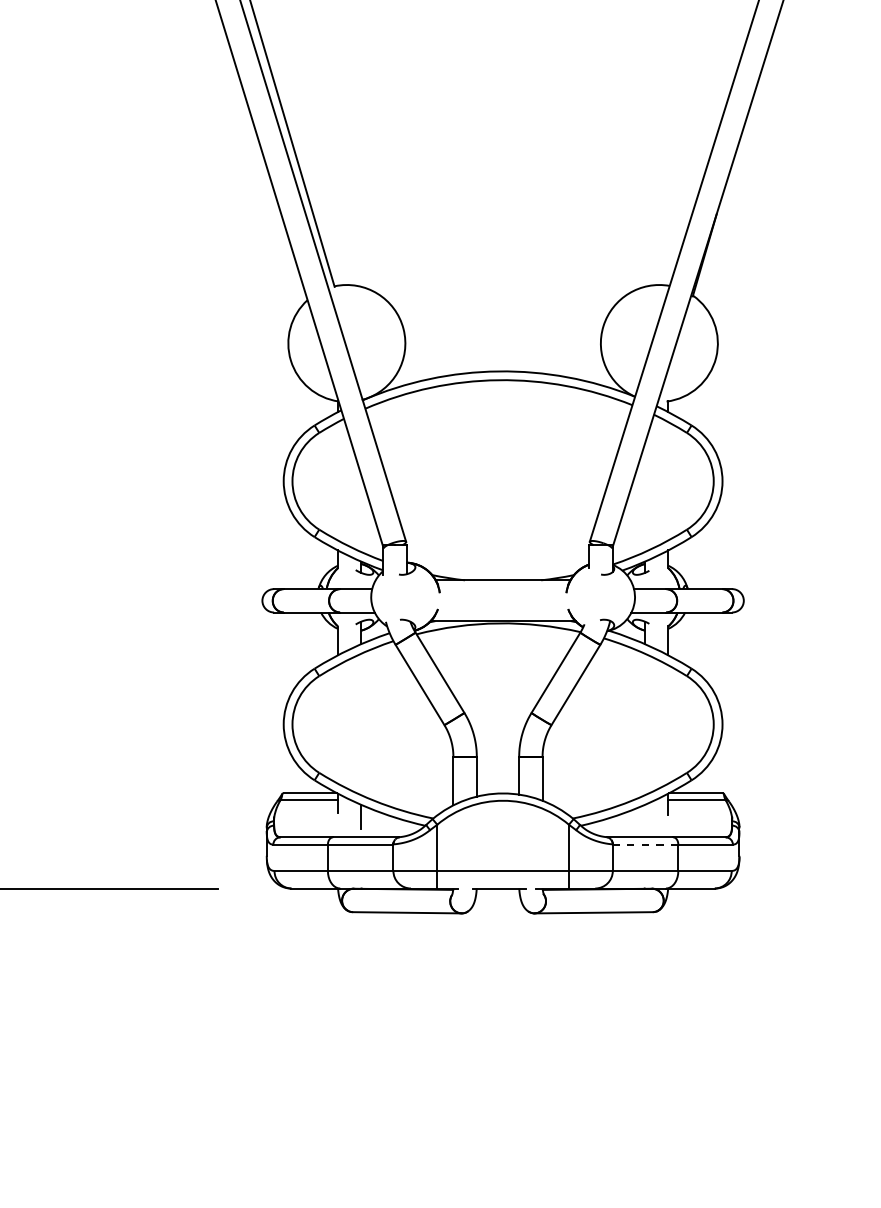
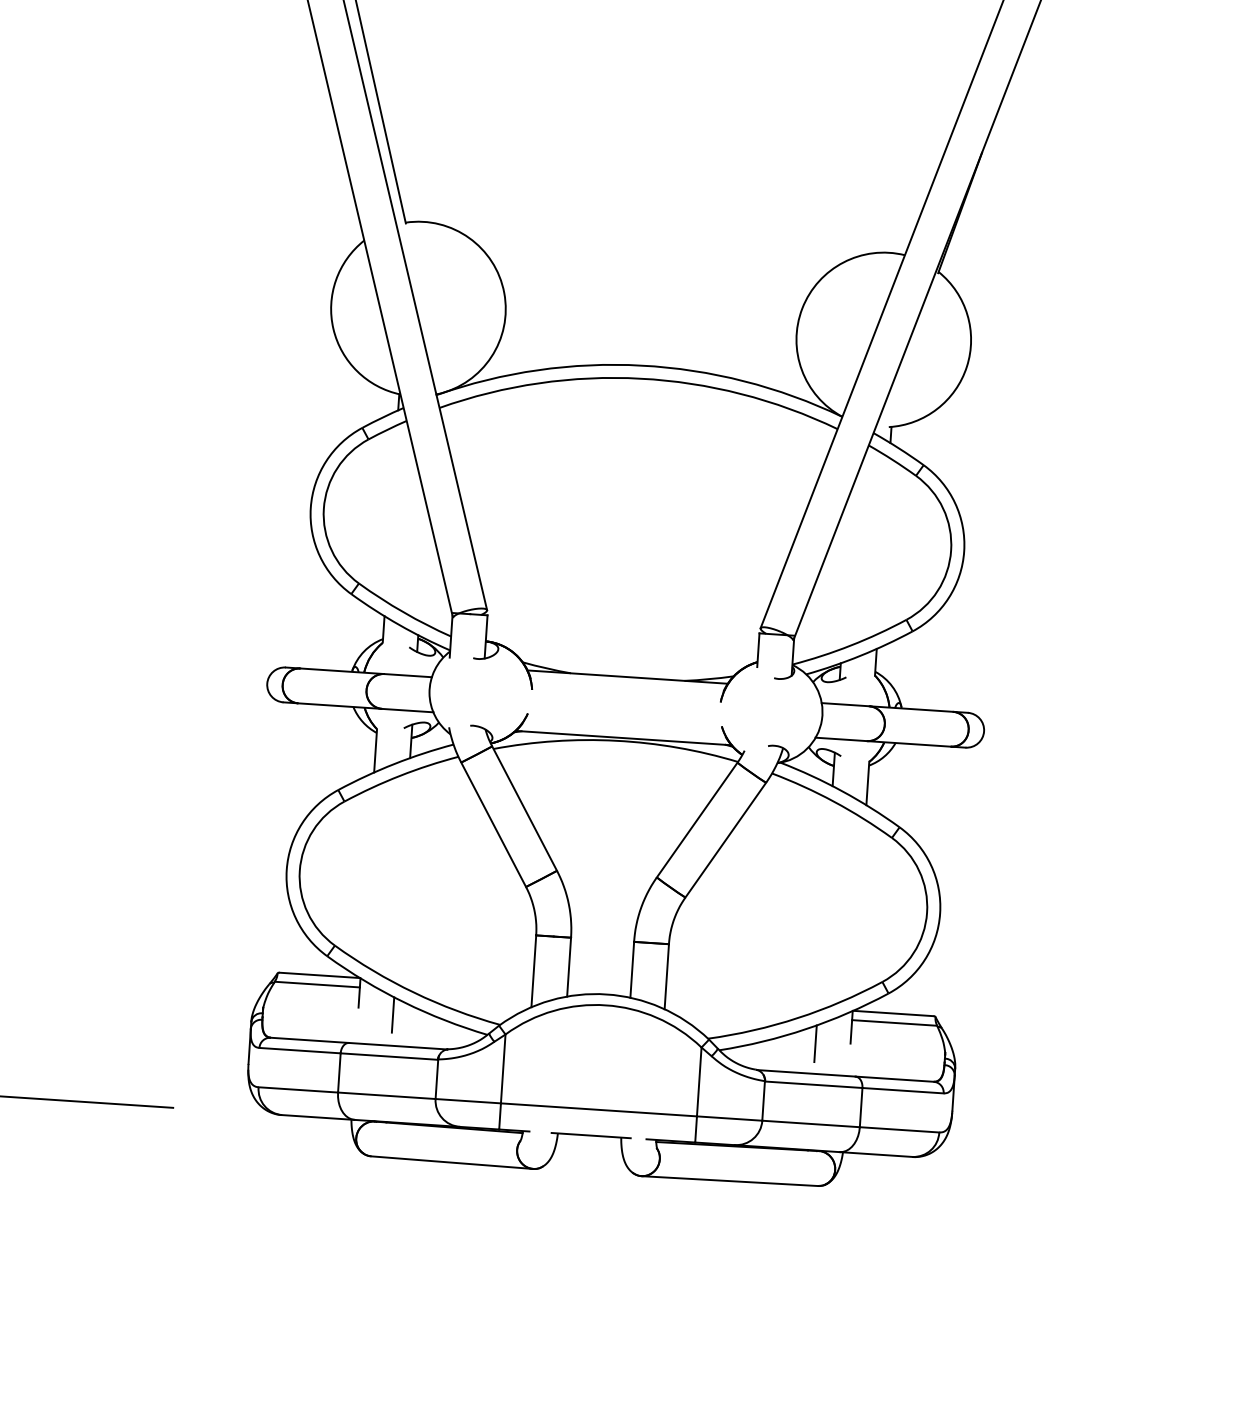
line: (645, 816) -> (816, 1042), added
line: (645, 844) -> (813, 1084), dashed -> solid

